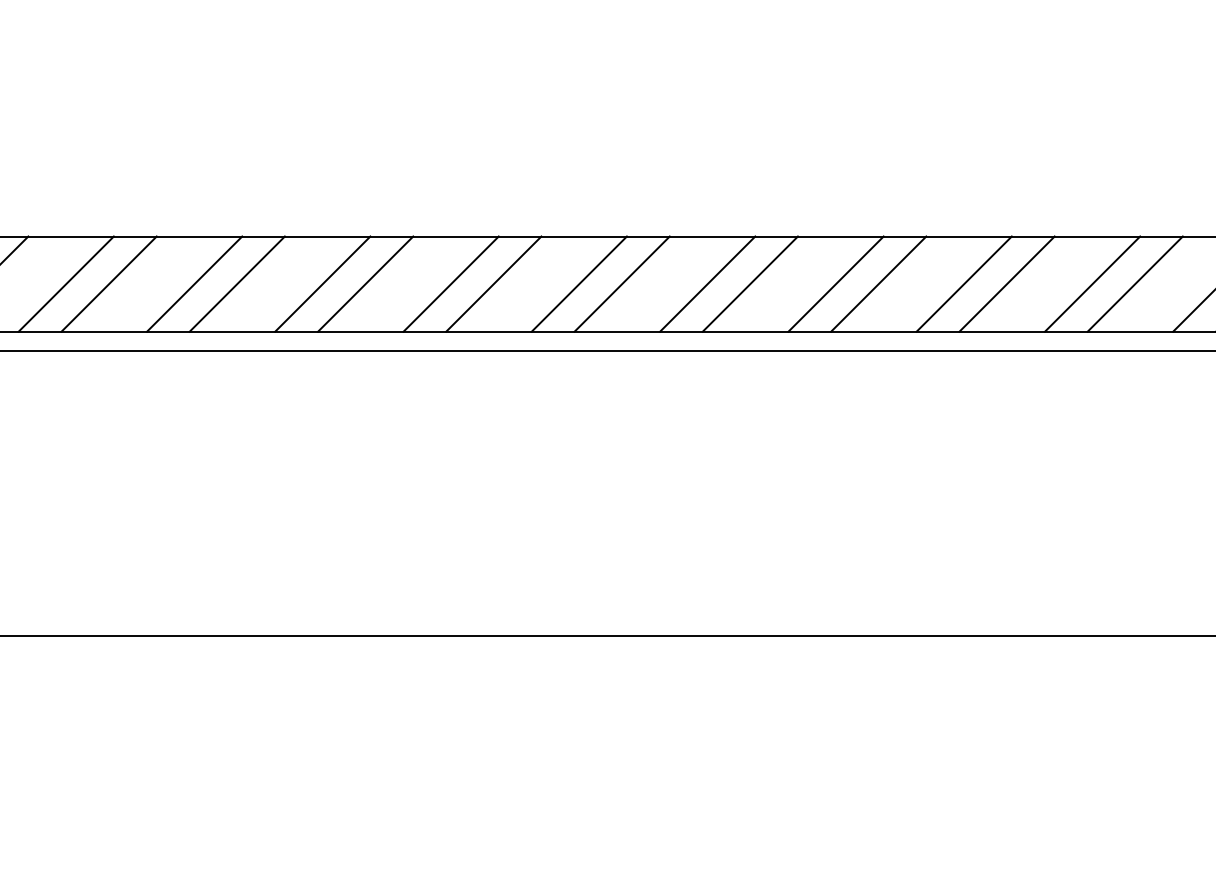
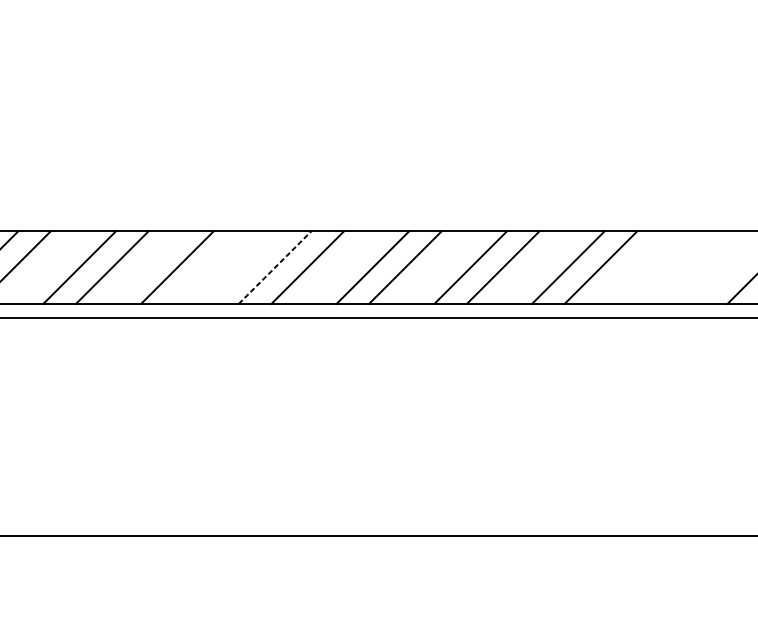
line: (493, 283) -> (209, 267), removed
line: (579, 283) -> (275, 267), solid -> dashed
line: (1092, 283) -> (666, 267), removed
line: (1134, 283) -> (698, 267), removed

